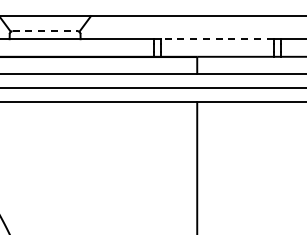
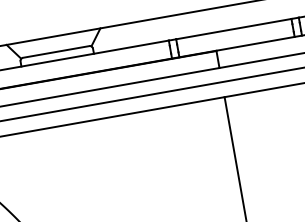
line: (45, 31) -> (56, 52), dashed -> solid
line: (216, 39) -> (233, 29), dashed -> solid

